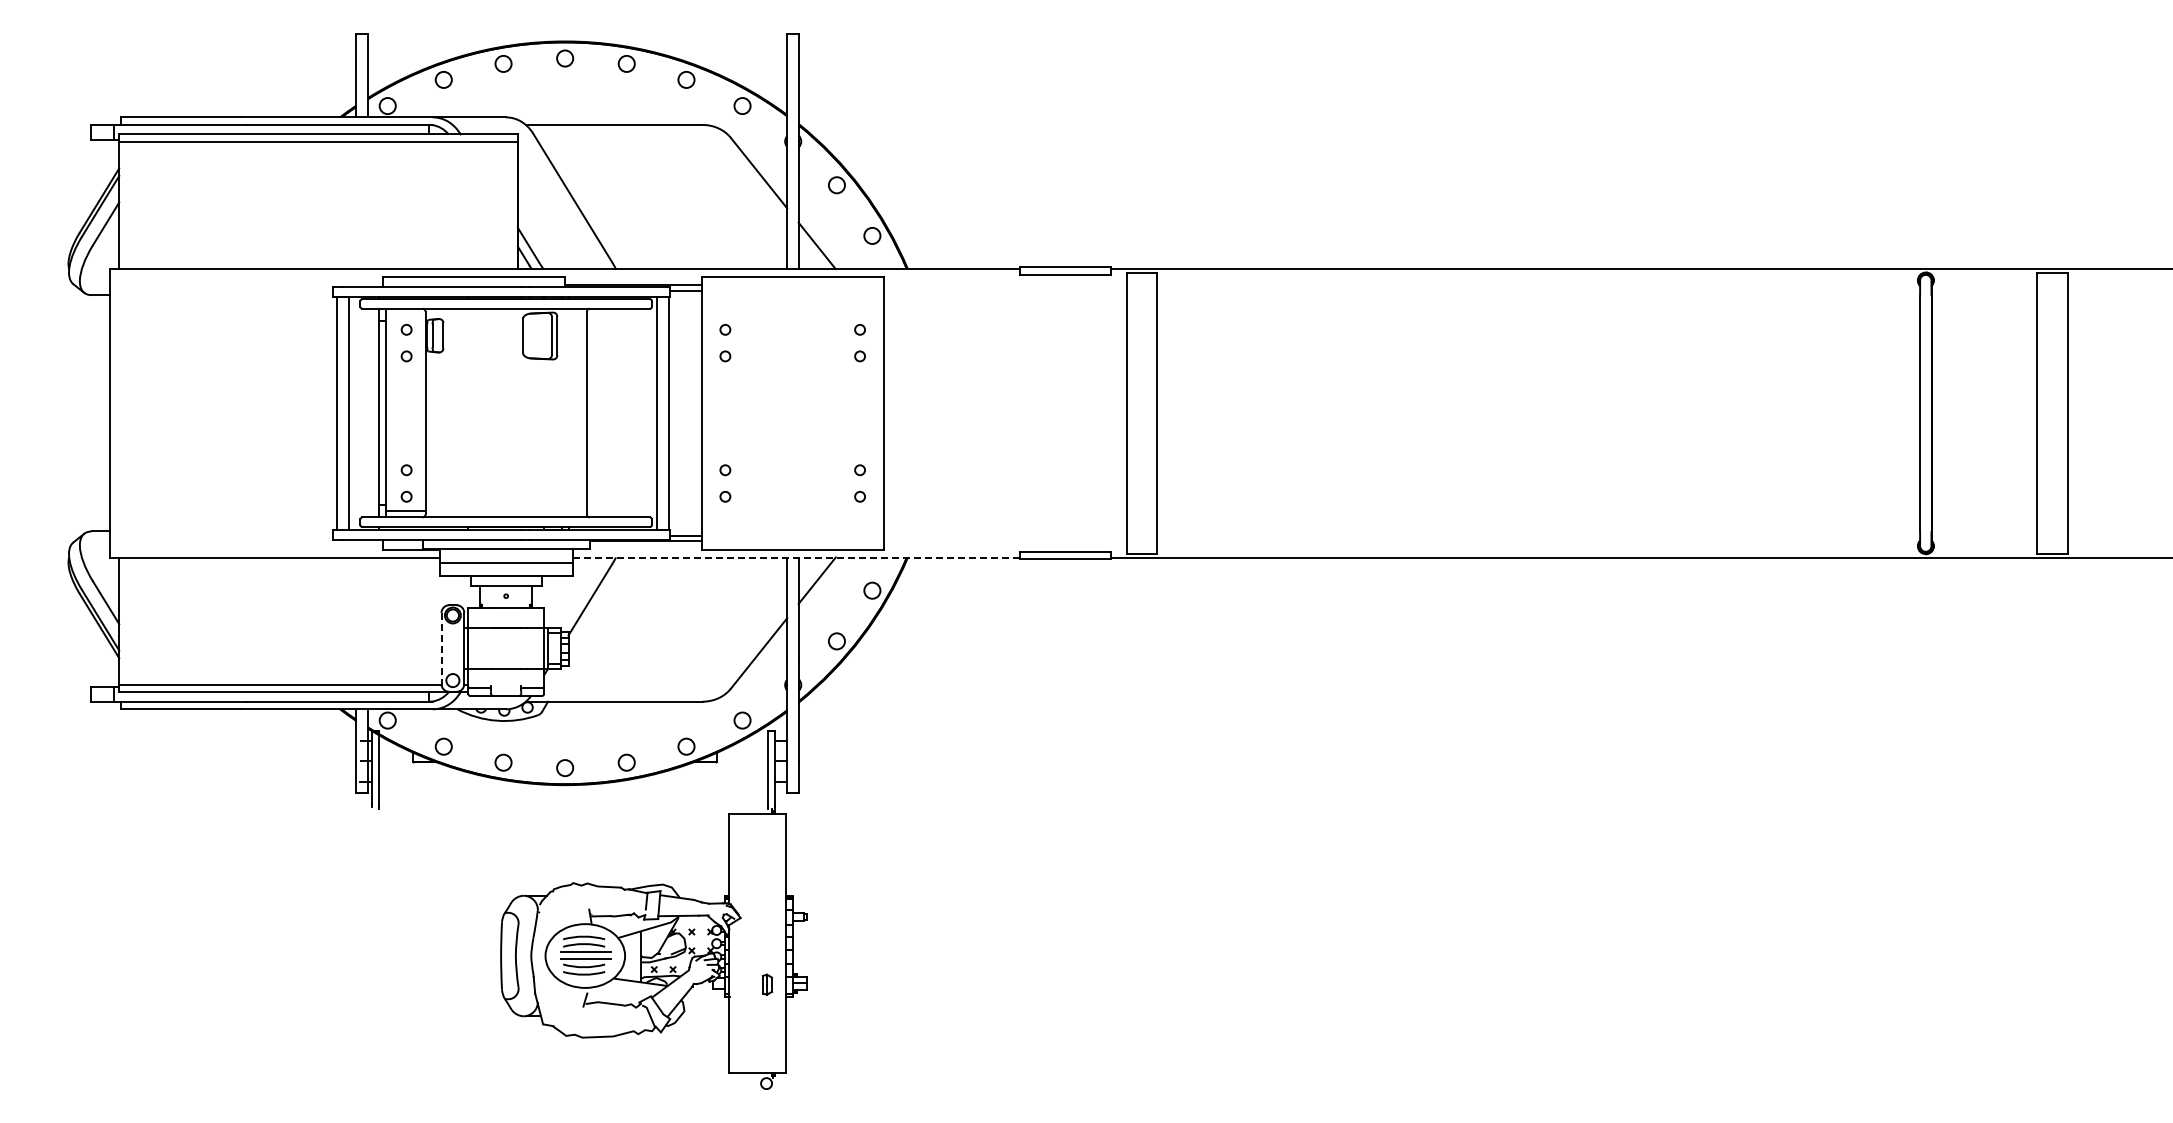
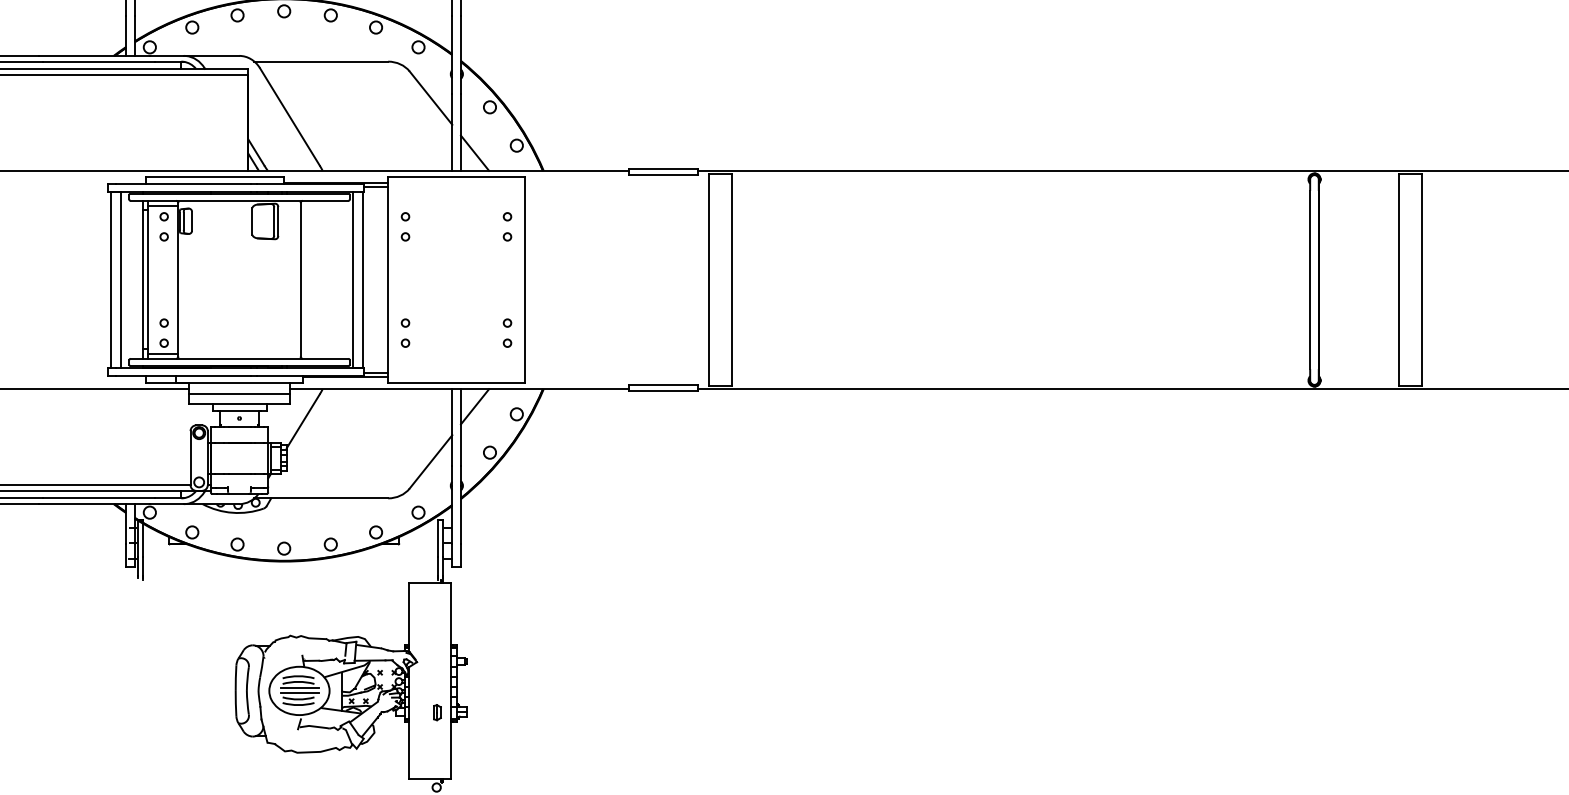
line: (405, 314) -> (163, 205), added
line: (796, 557) -> (459, 389), dashed -> solid
line: (441, 648) -> (190, 458), dashed -> solid

